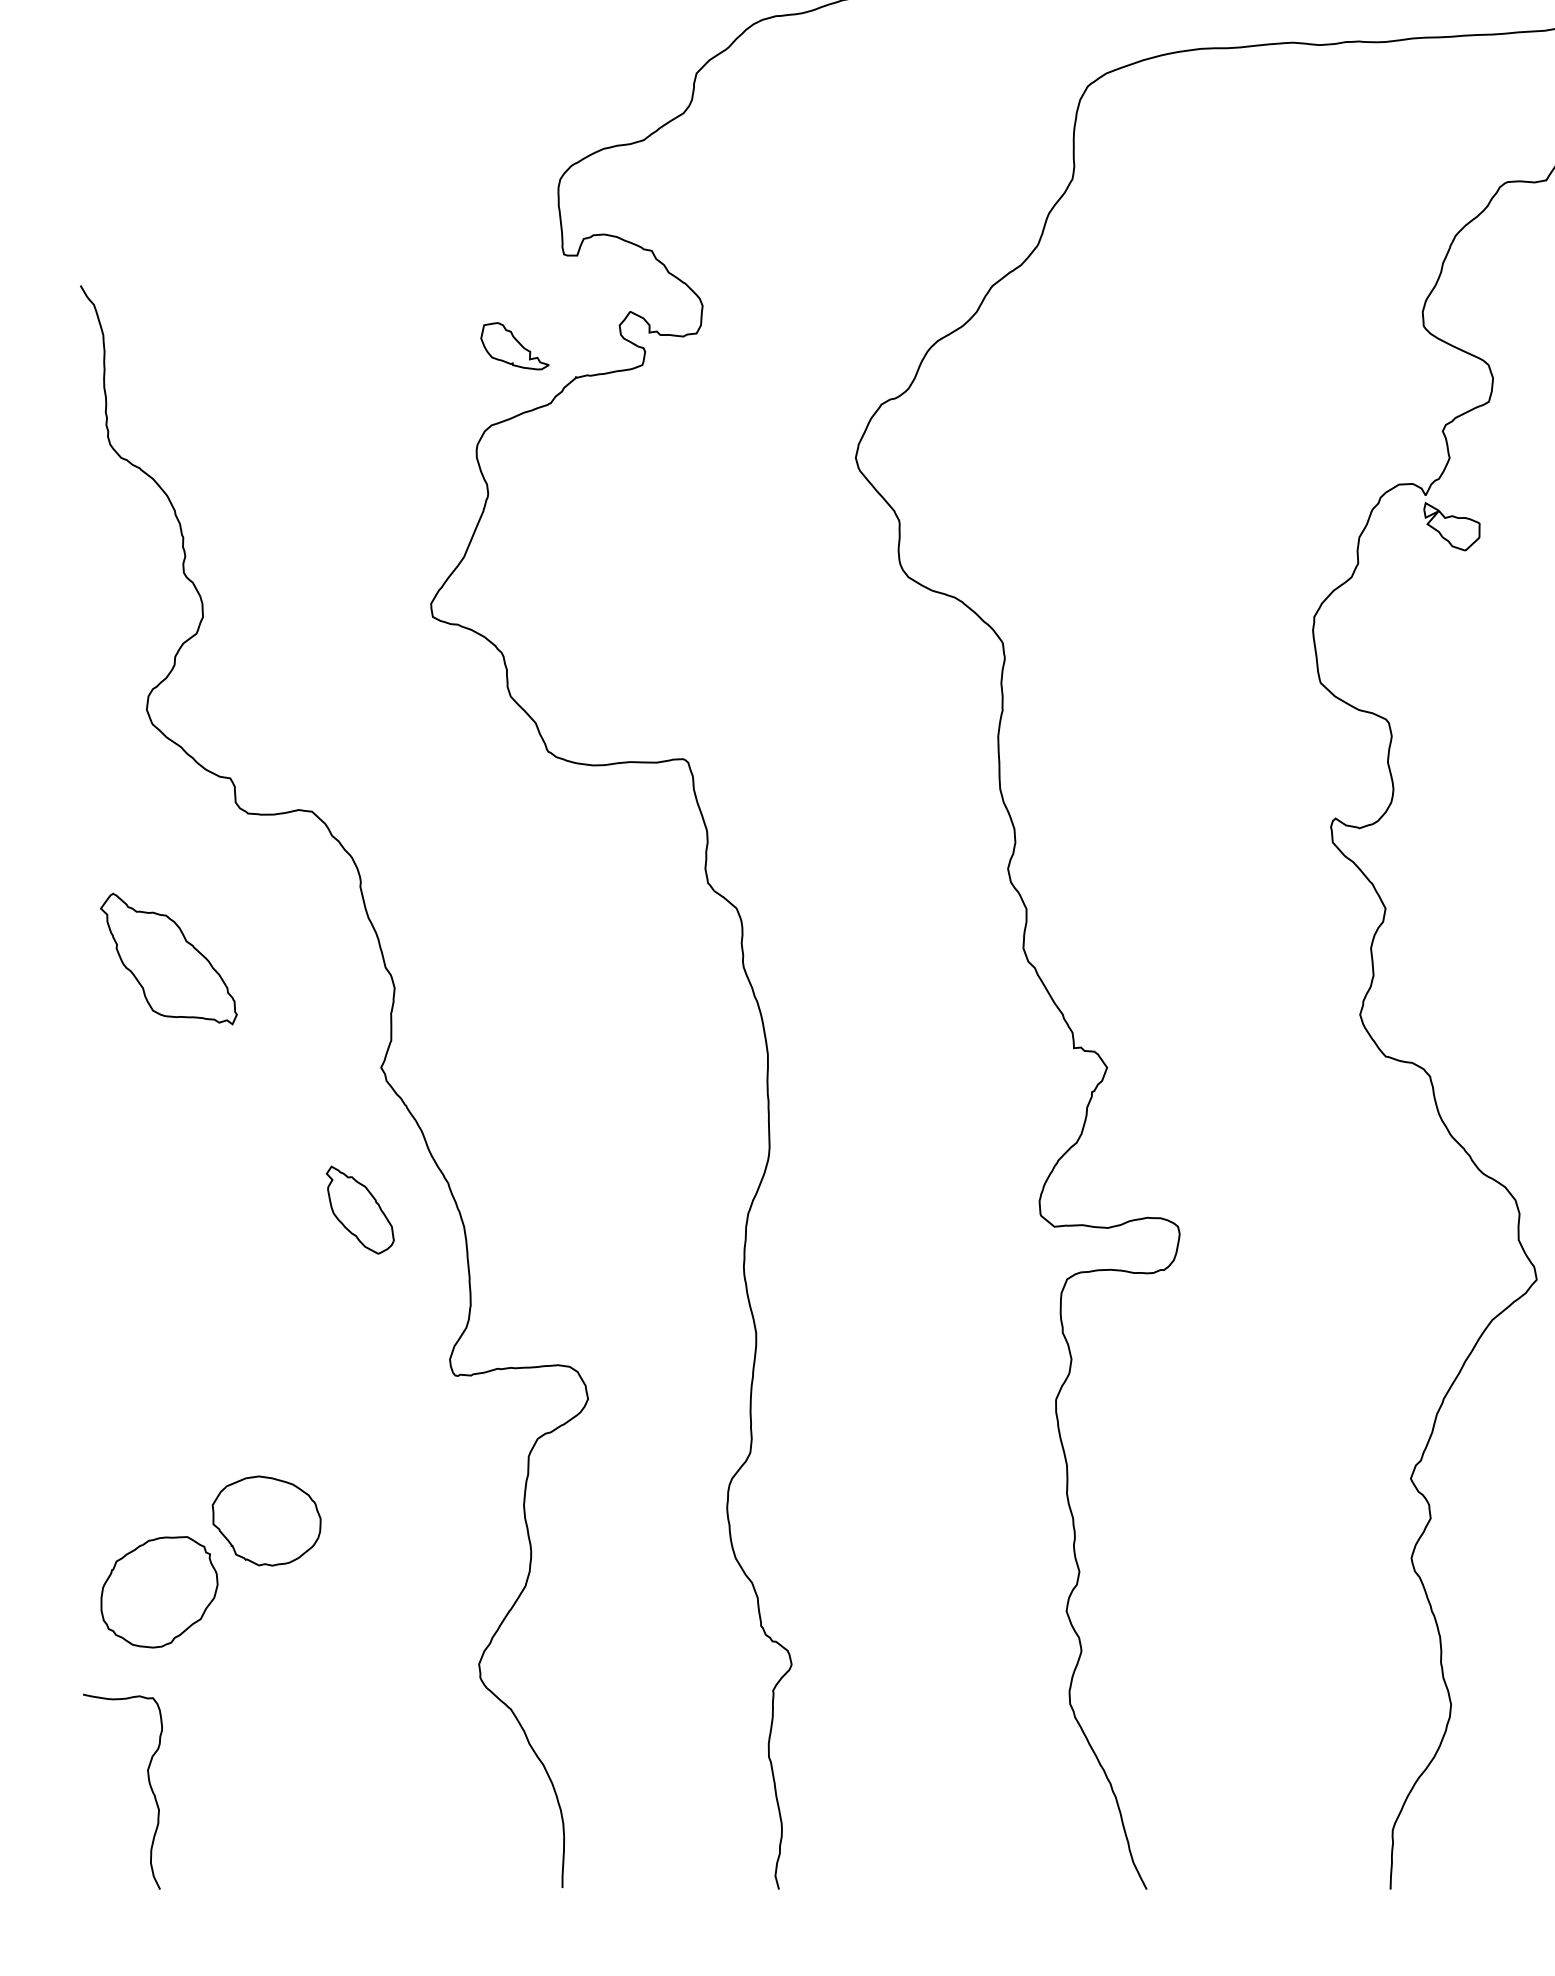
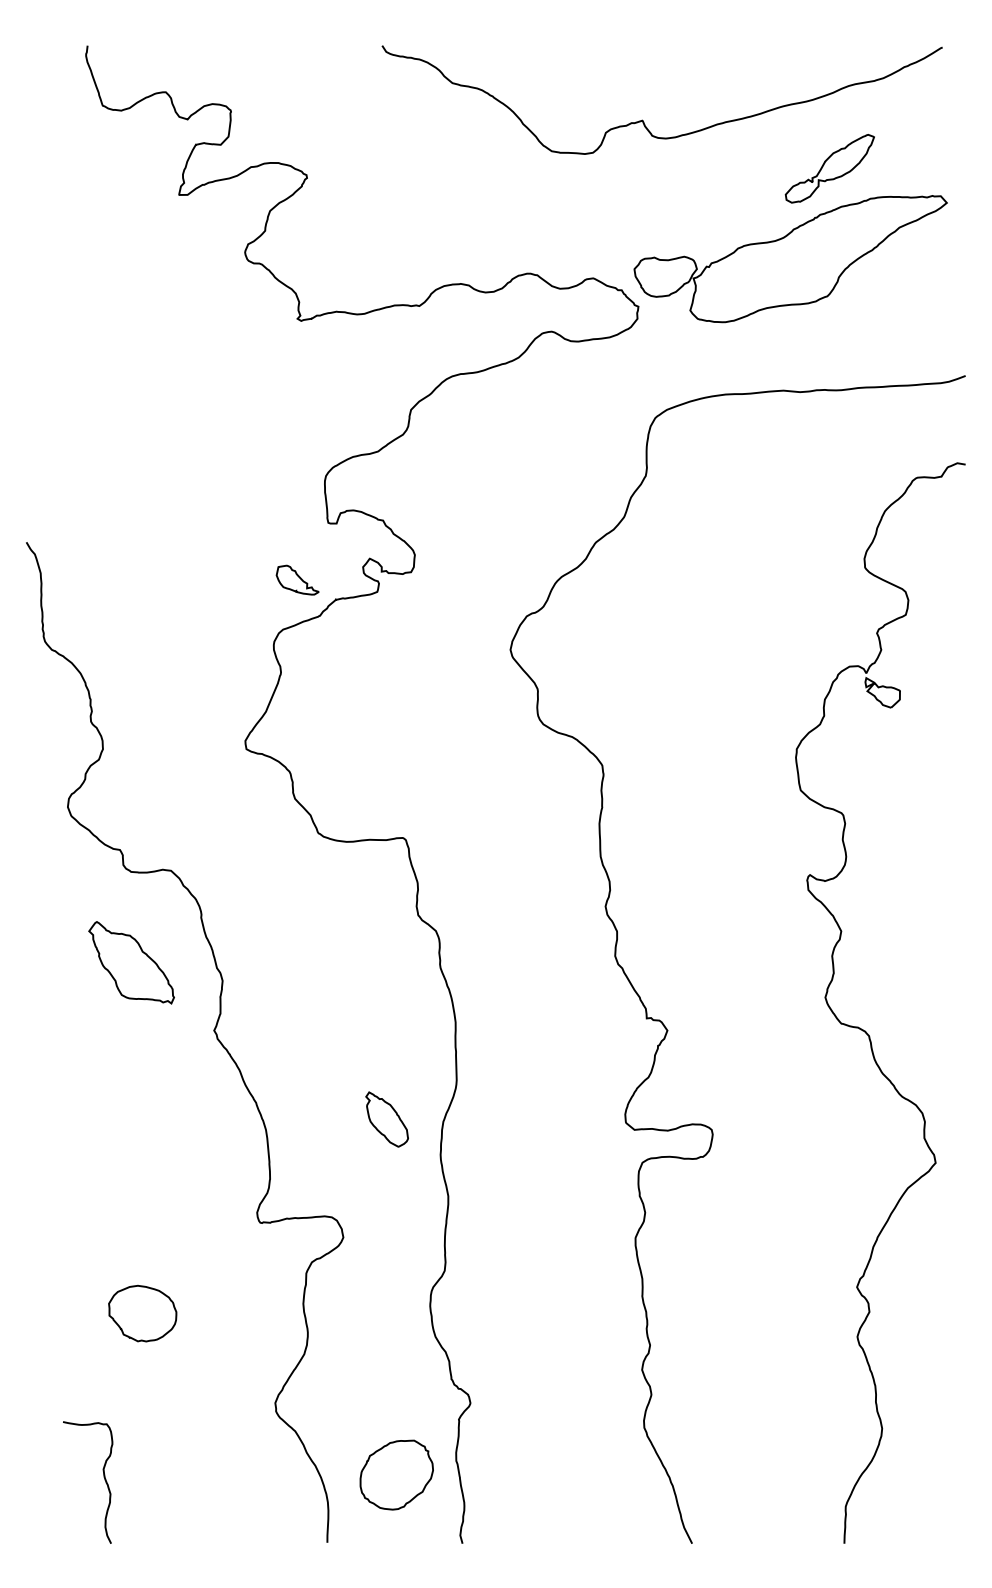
part: (168, 958) -> (131, 962), moved
part: (359, 1210) -> (386, 1119), moved
part: (159, 1591) -> (396, 1474), moved
curve: (147, 1783) -> (103, 1477), moved

